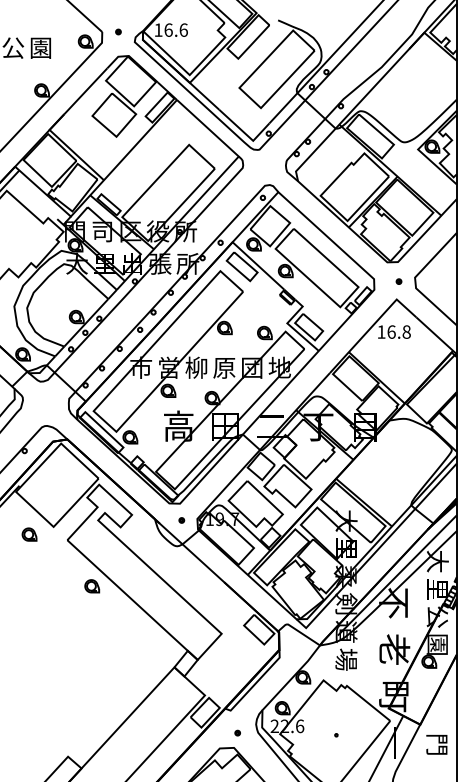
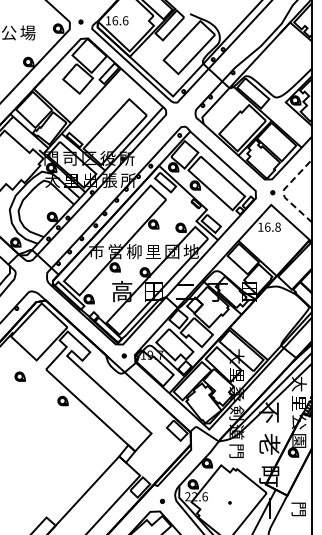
text: (40, 47) -> (27, 32), 園 -> 場
line: (414, 279) -> (283, 191), solid -> dashed
text: (224, 369) -> (153, 252), 原 -> 里
part: (28, 534) -> (19, 376), moved
text: (345, 658) -> (236, 450), 場 -> 門

